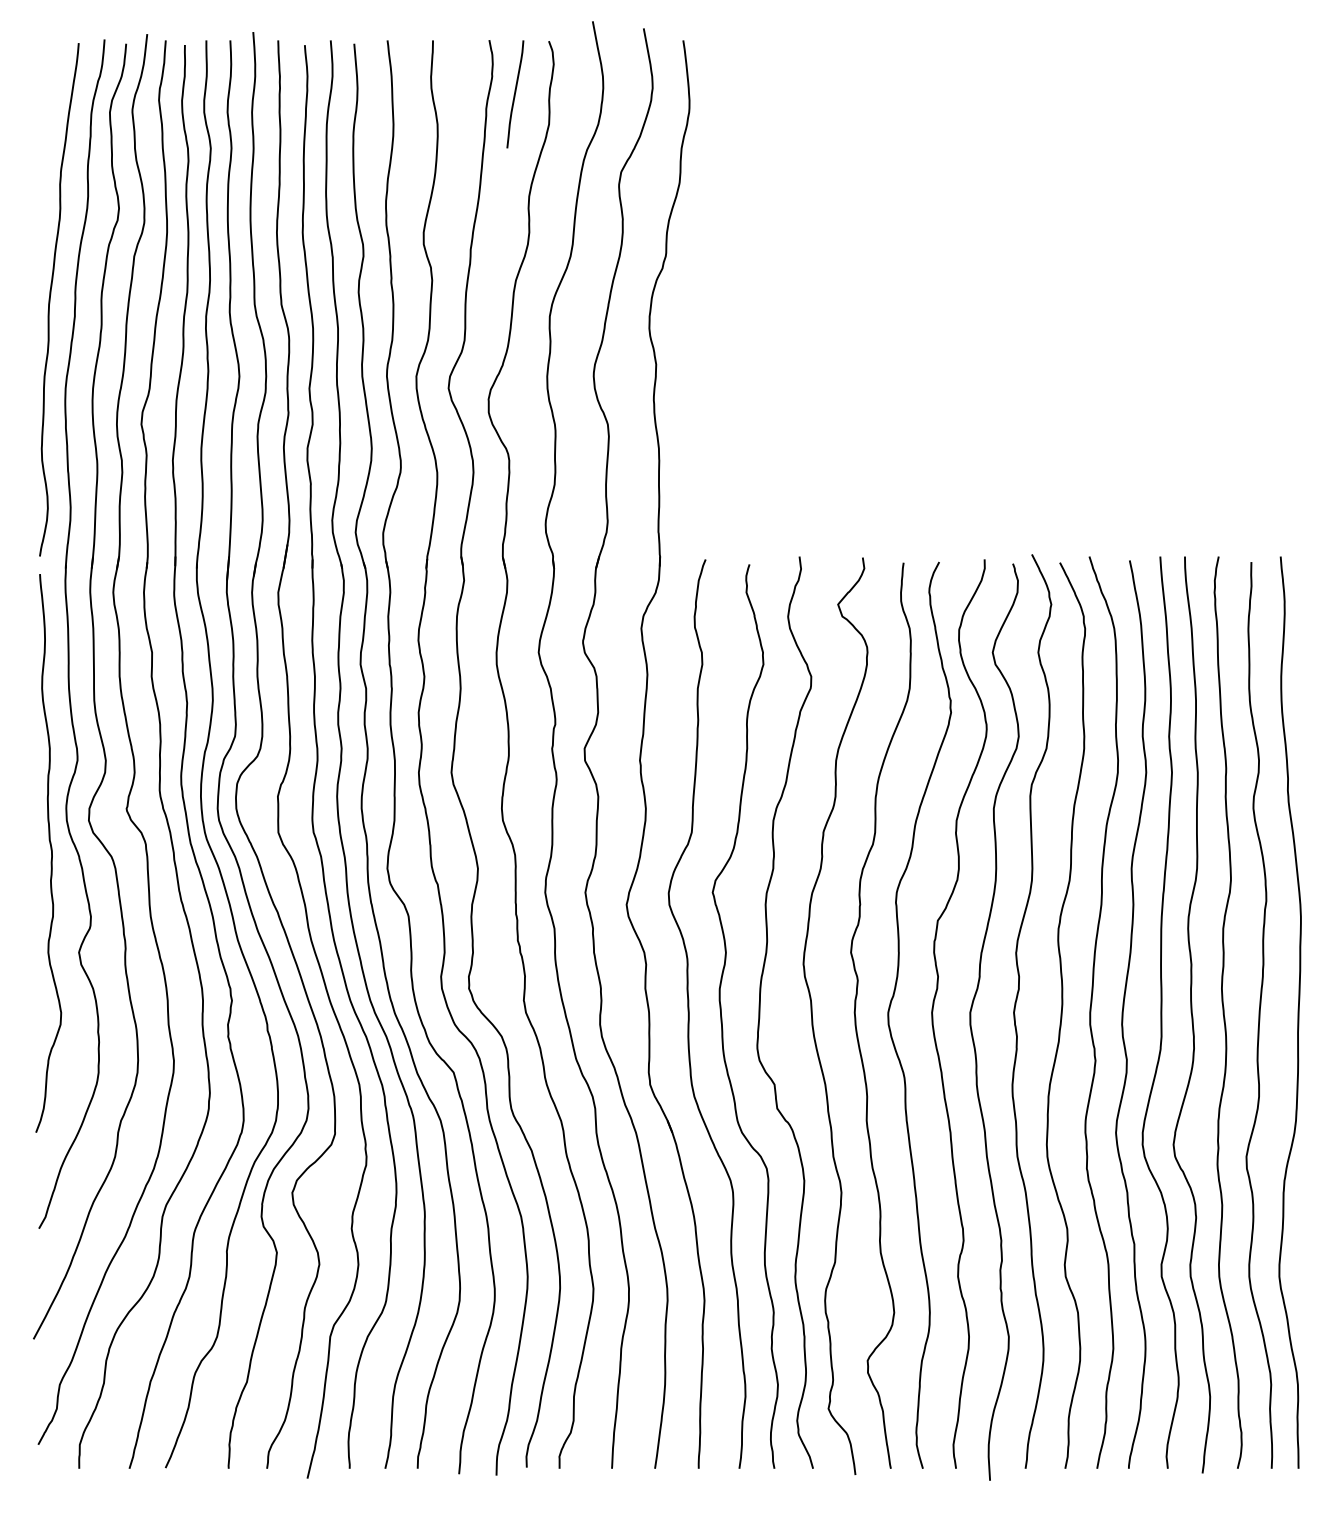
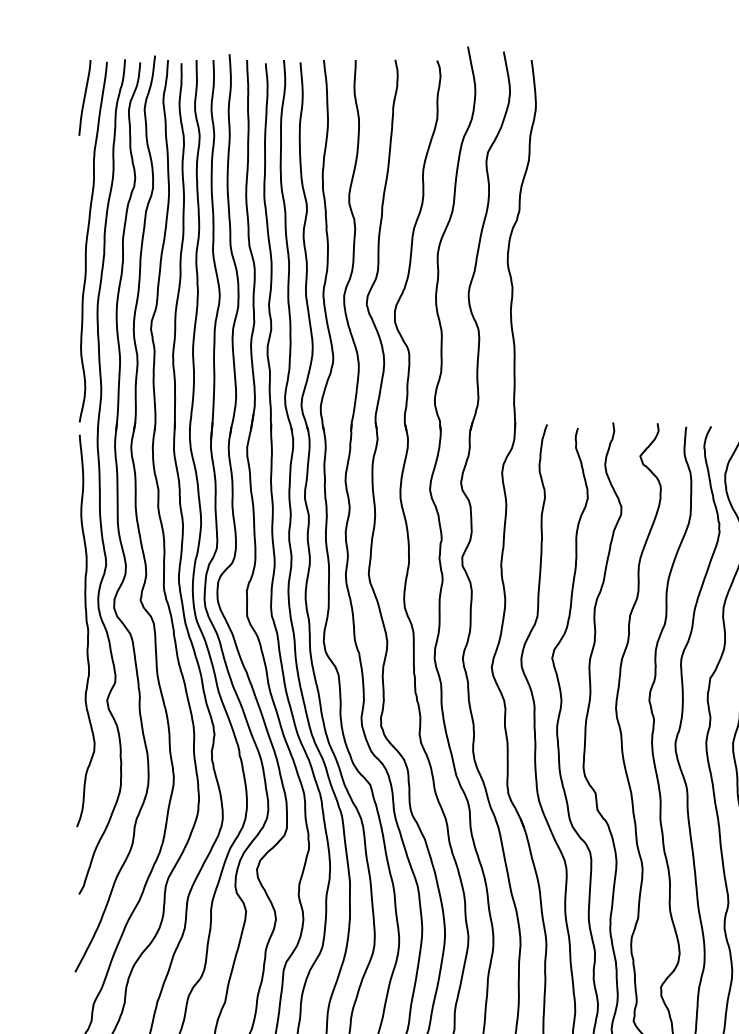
curve: (515, 94) -> (85, 97), moved

